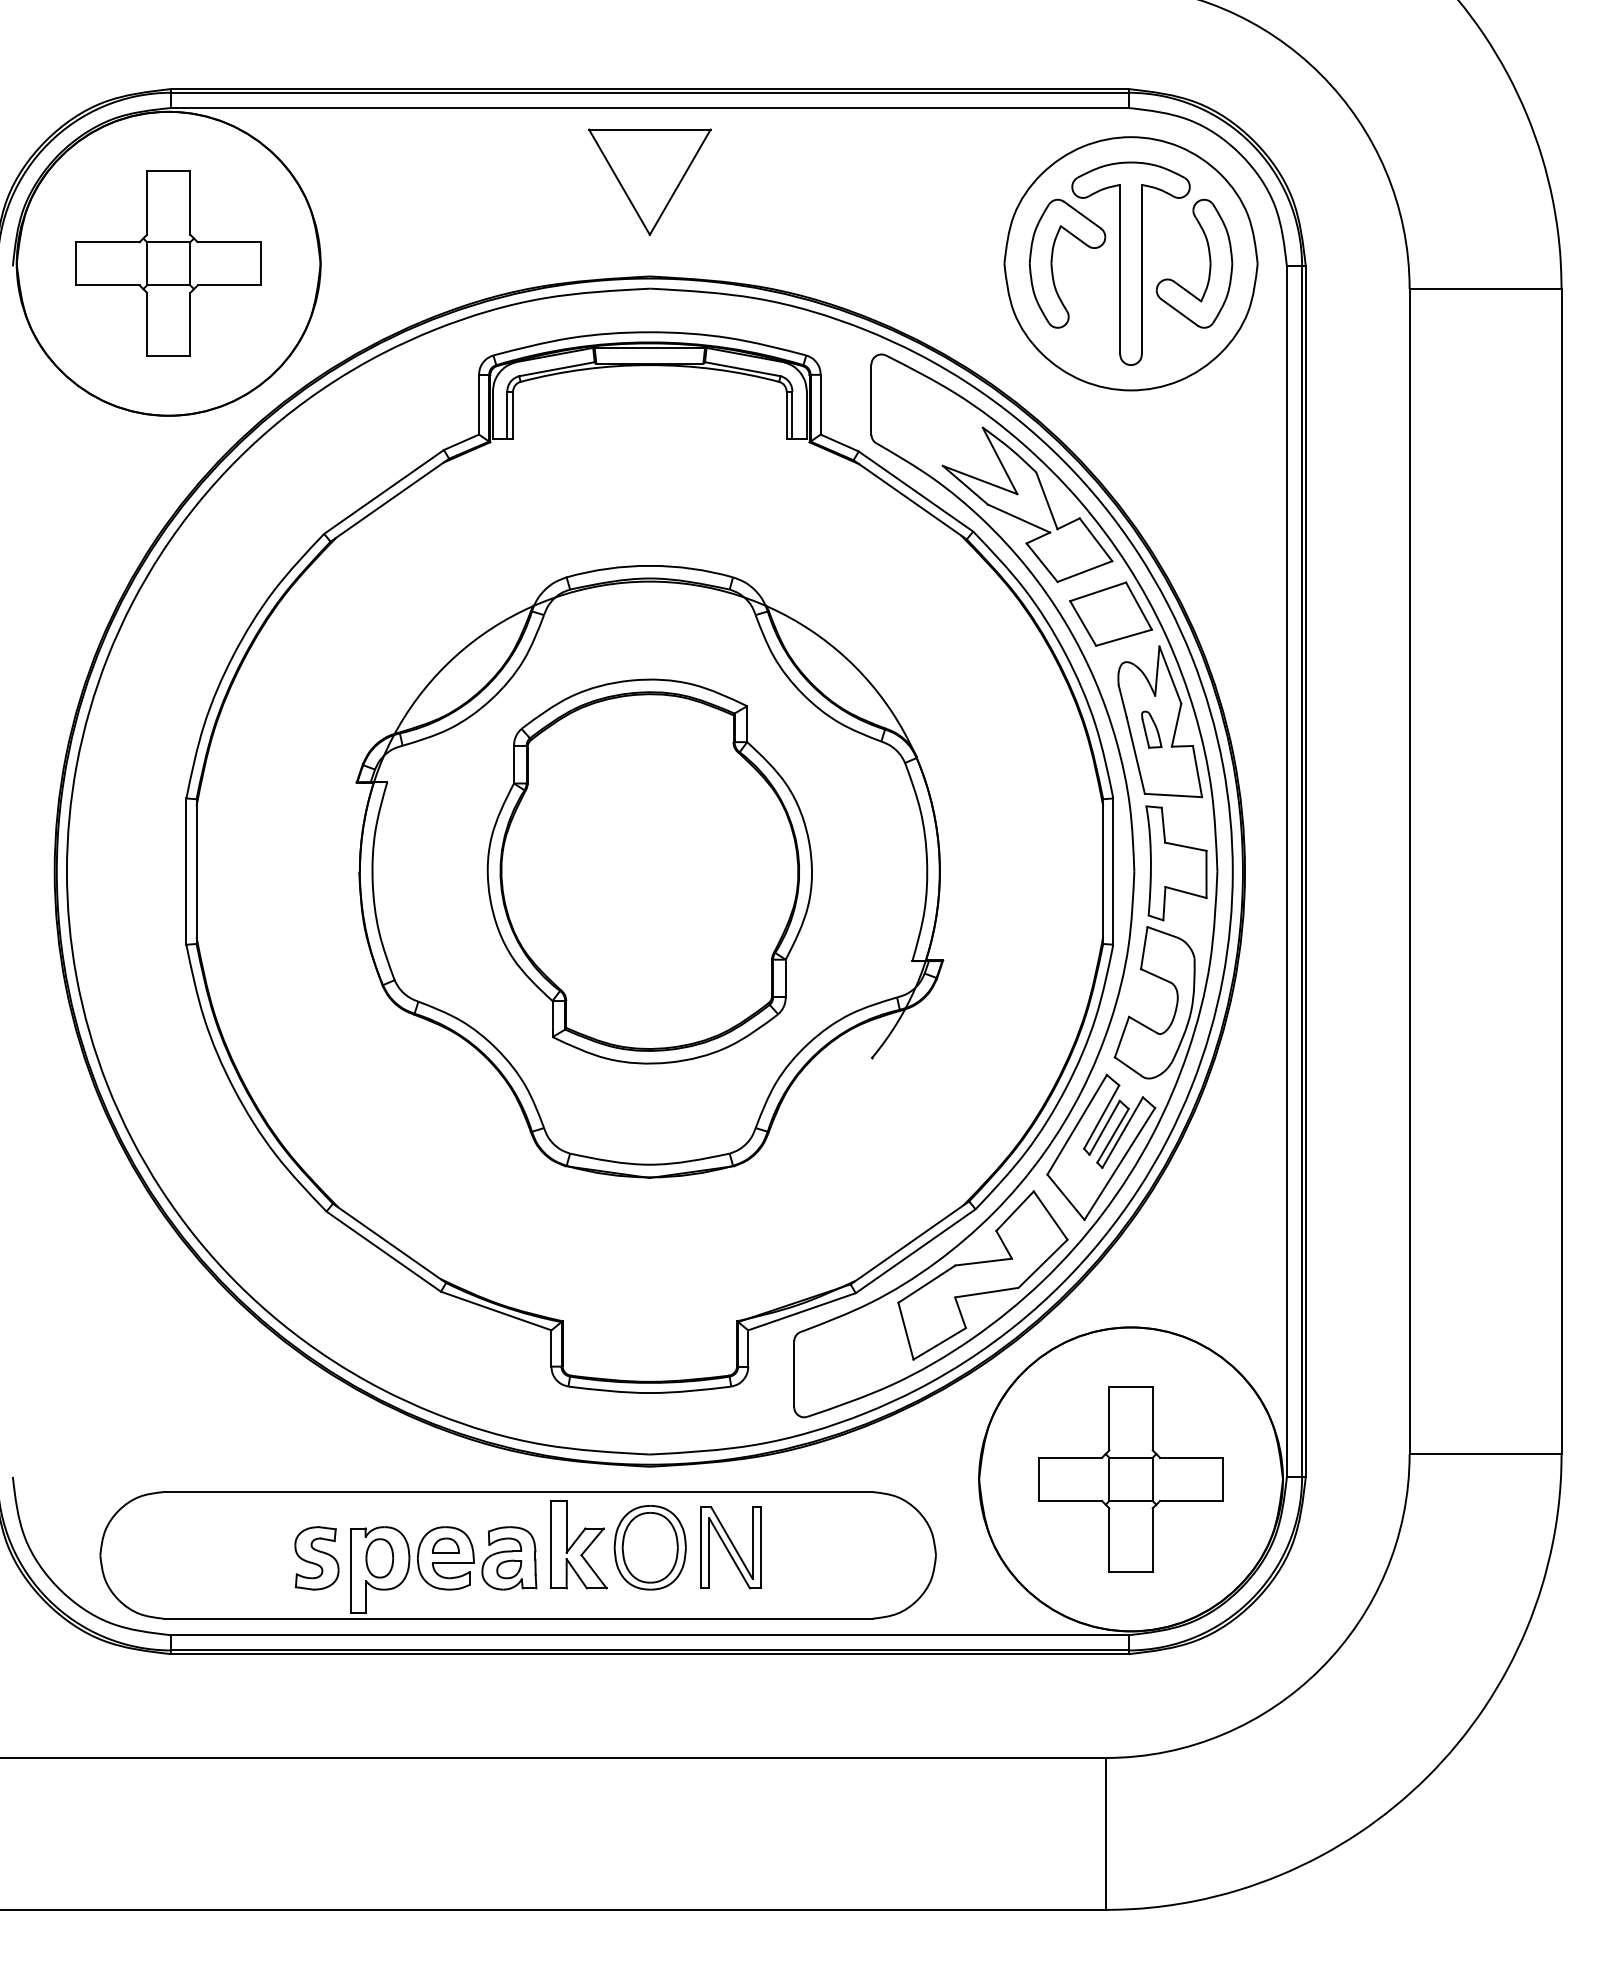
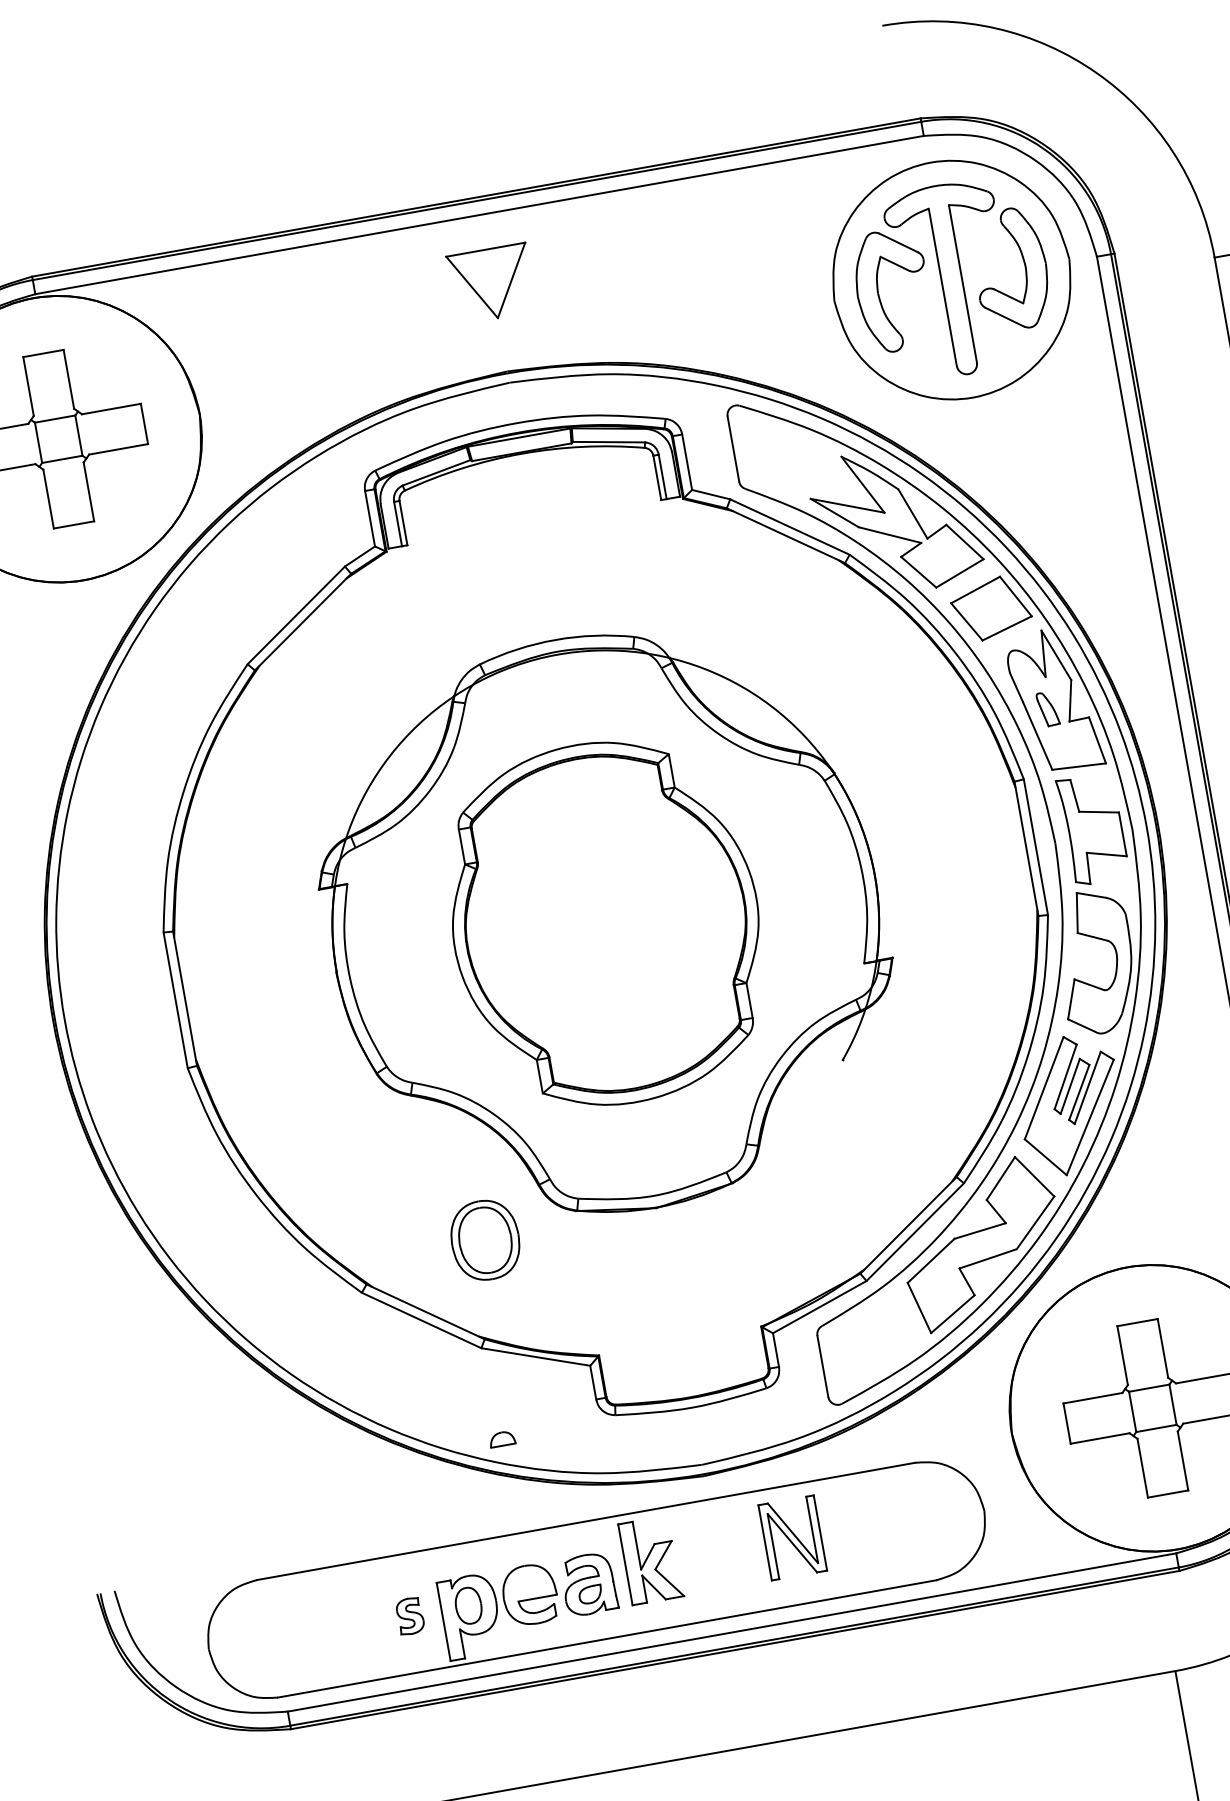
part: (649, 181) -> (491, 283), size x0.7
part: (445, 1545) -> (501, 1439), moved
part: (649, 1547) -> (484, 1240), moved
part: (316, 1558) -> (409, 1616), size x0.6

